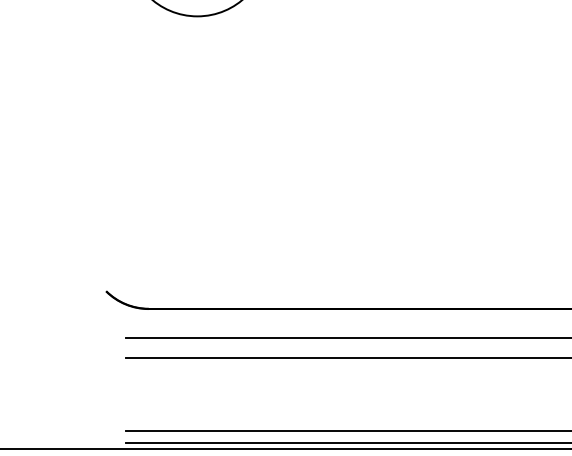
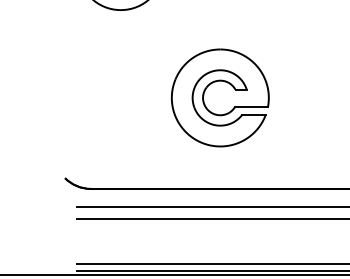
part: (360, 159) -> (220, 97), added

